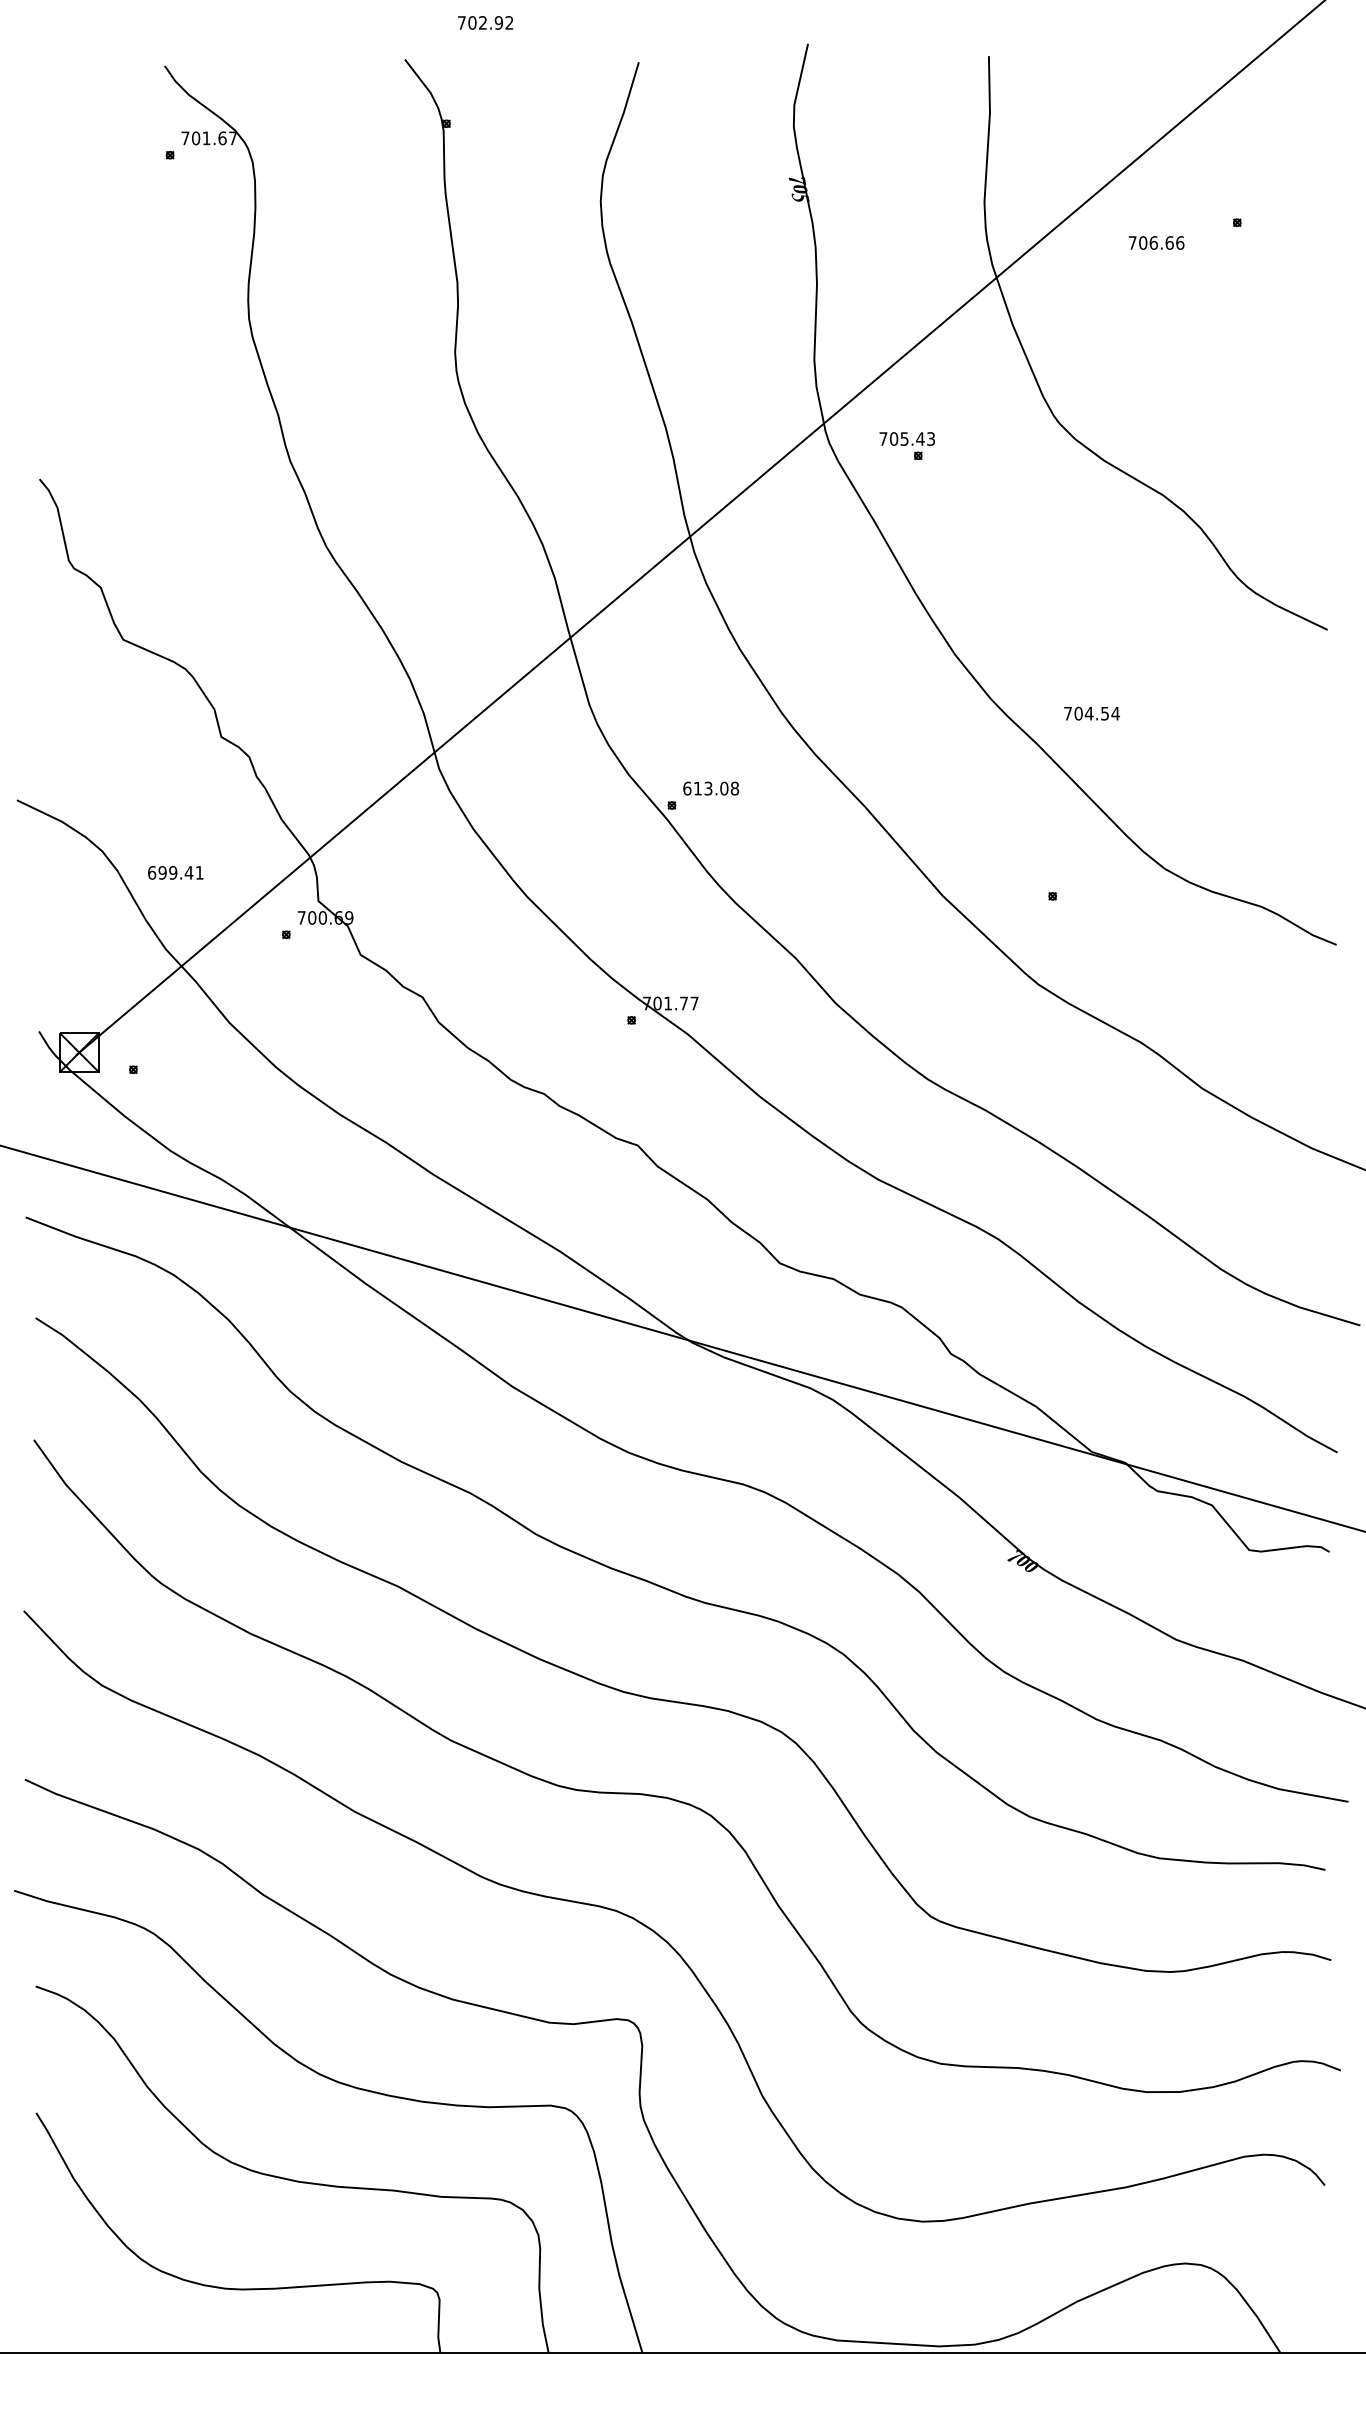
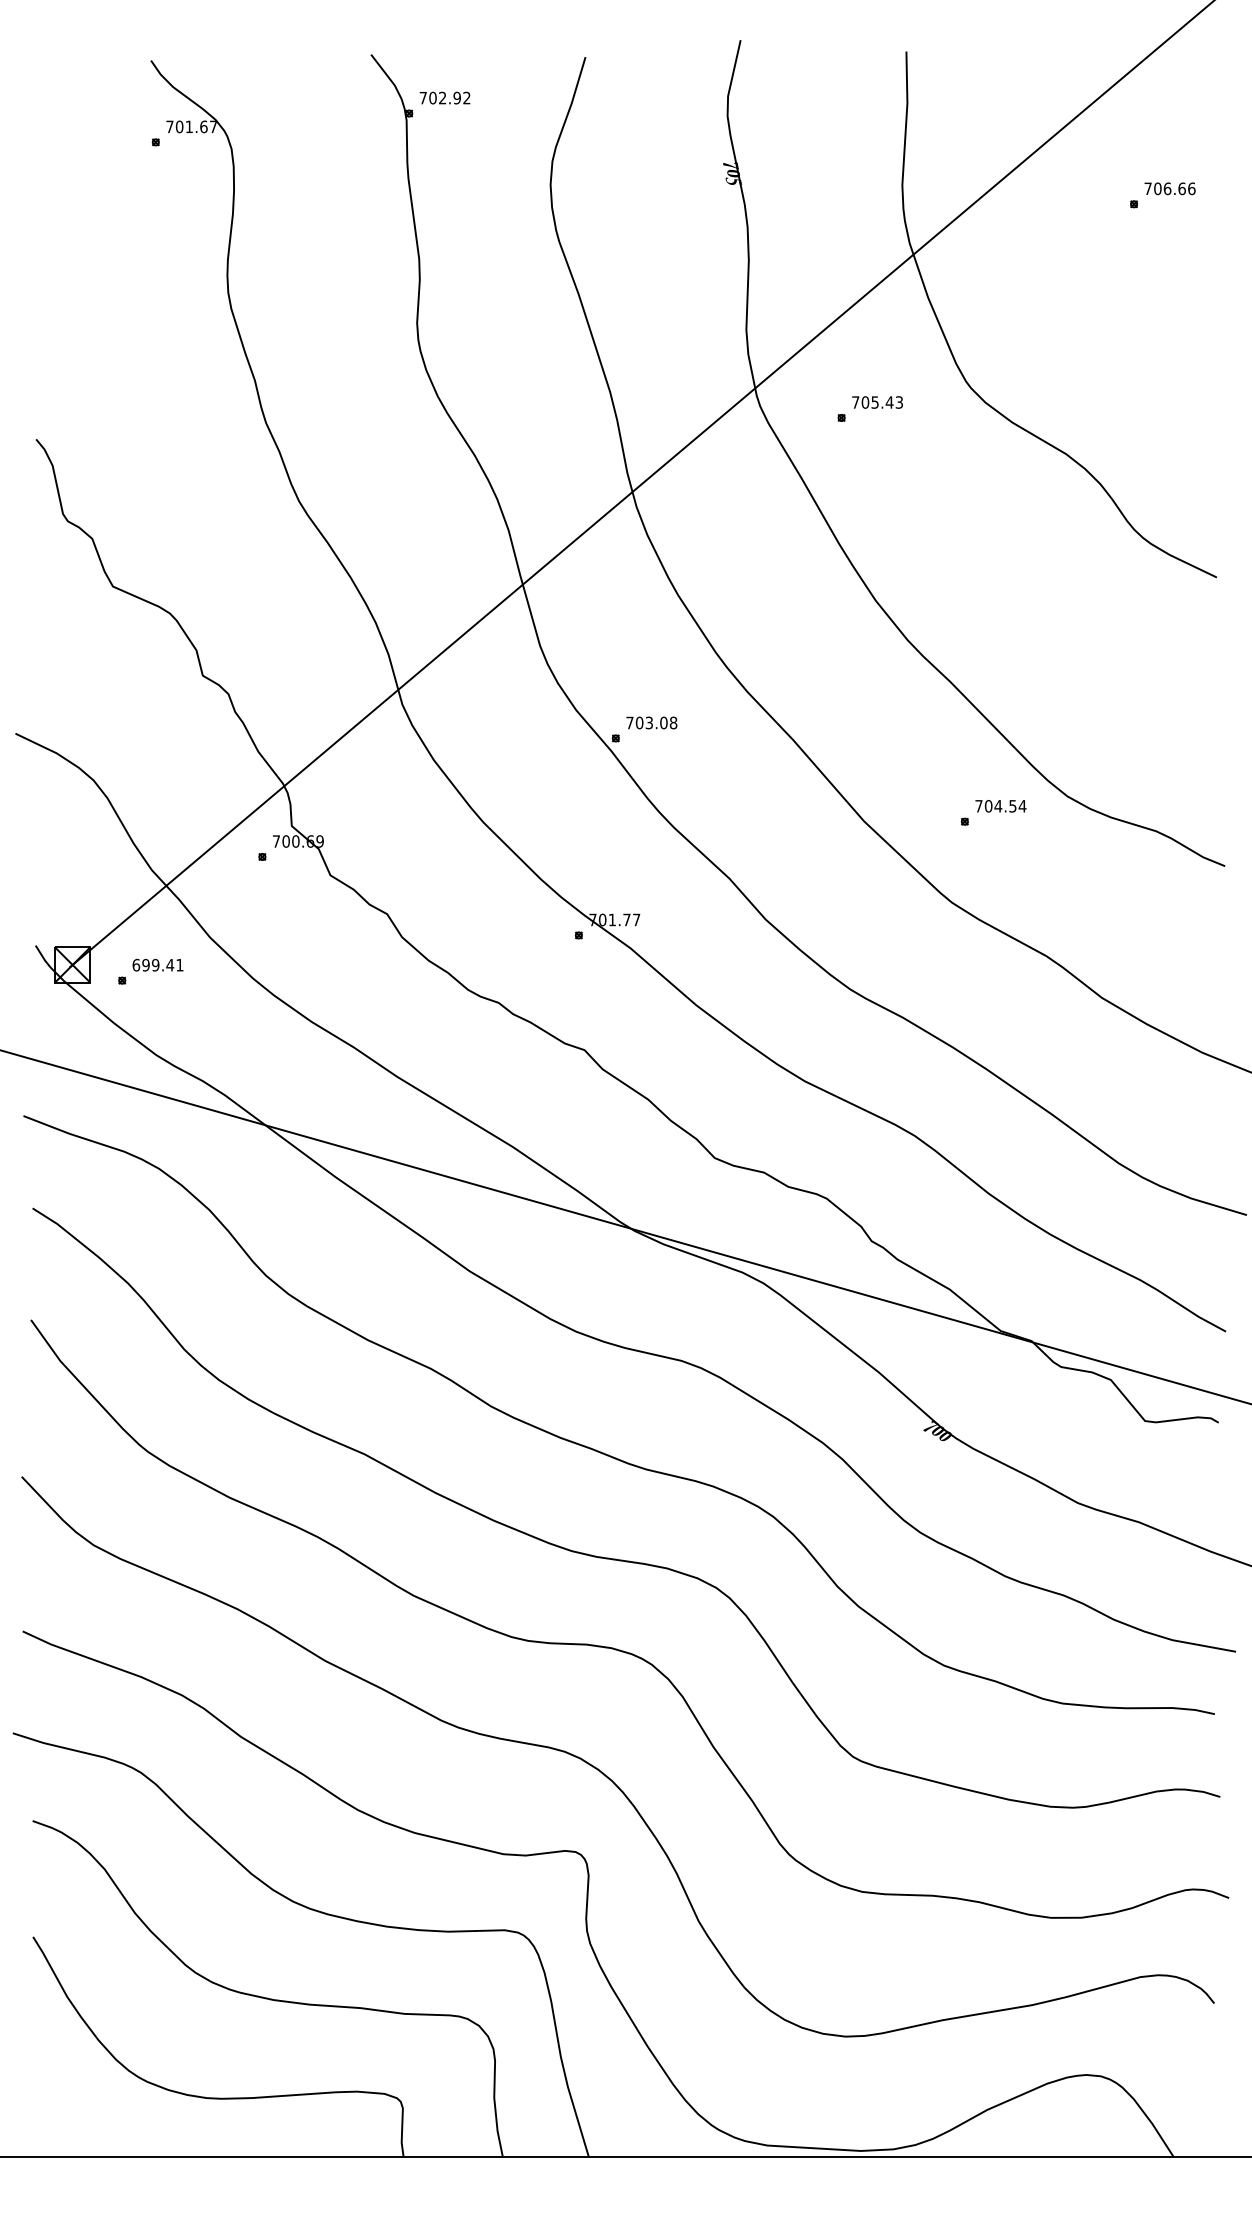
text: (485, 22) -> (444, 97), moved
text: (1155, 242) -> (1169, 188), moved
text: (907, 439) -> (877, 402), moved
text: (1091, 713) -> (1000, 806), moved
text: (692, 788) -> (634, 722), 613.08 -> 703.08
text: (175, 872) -> (157, 964), moved

